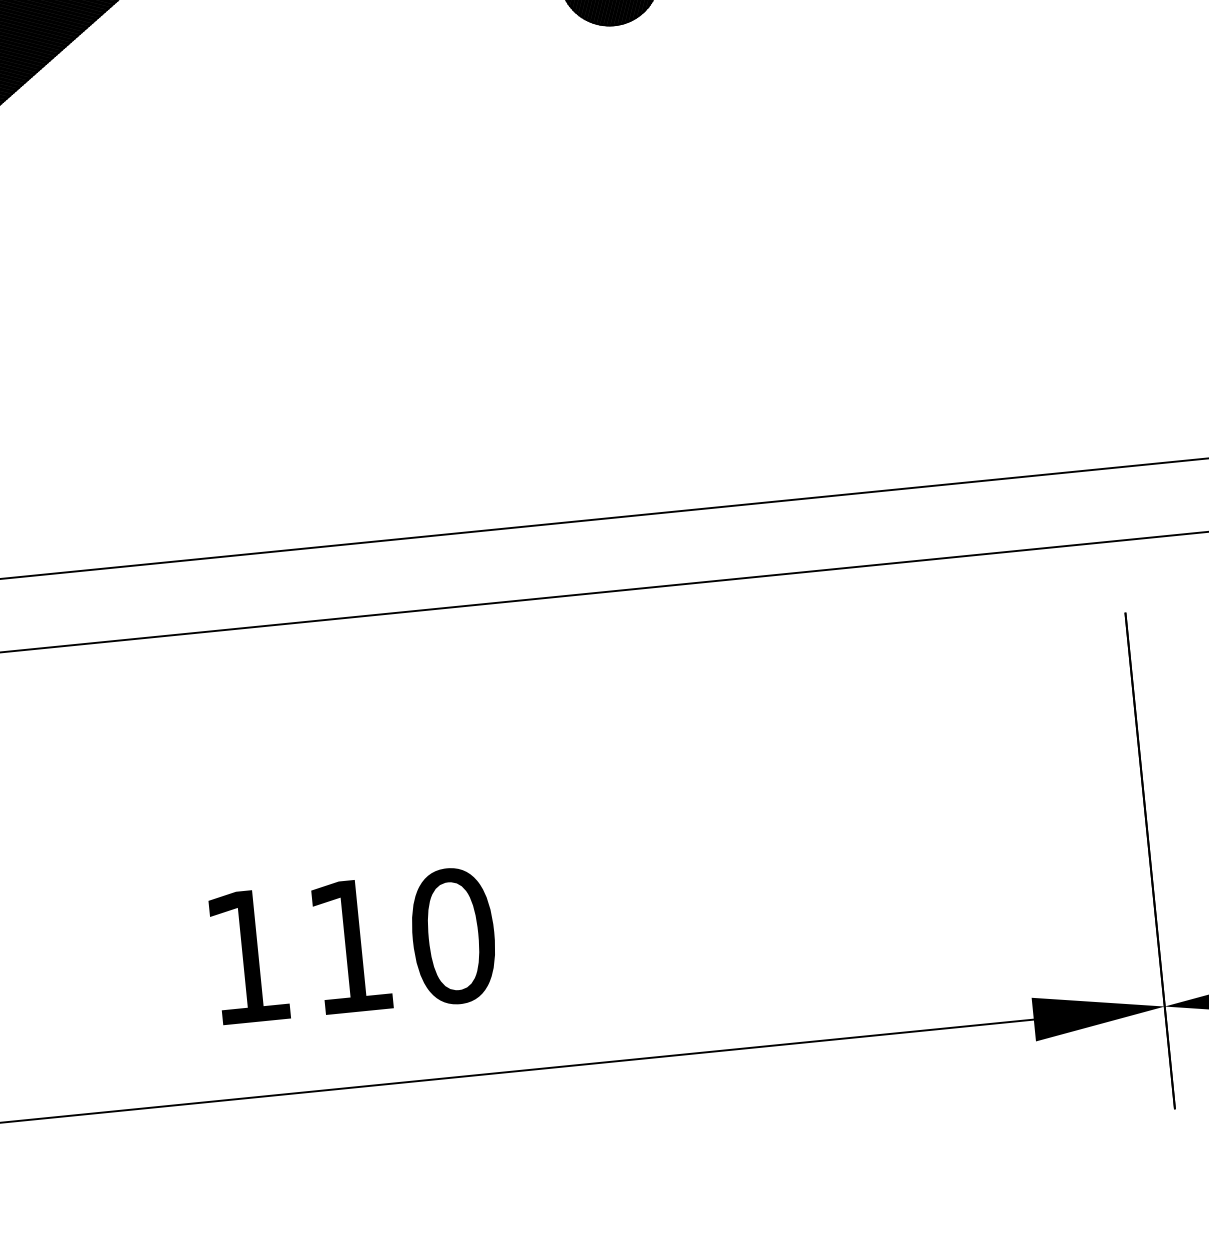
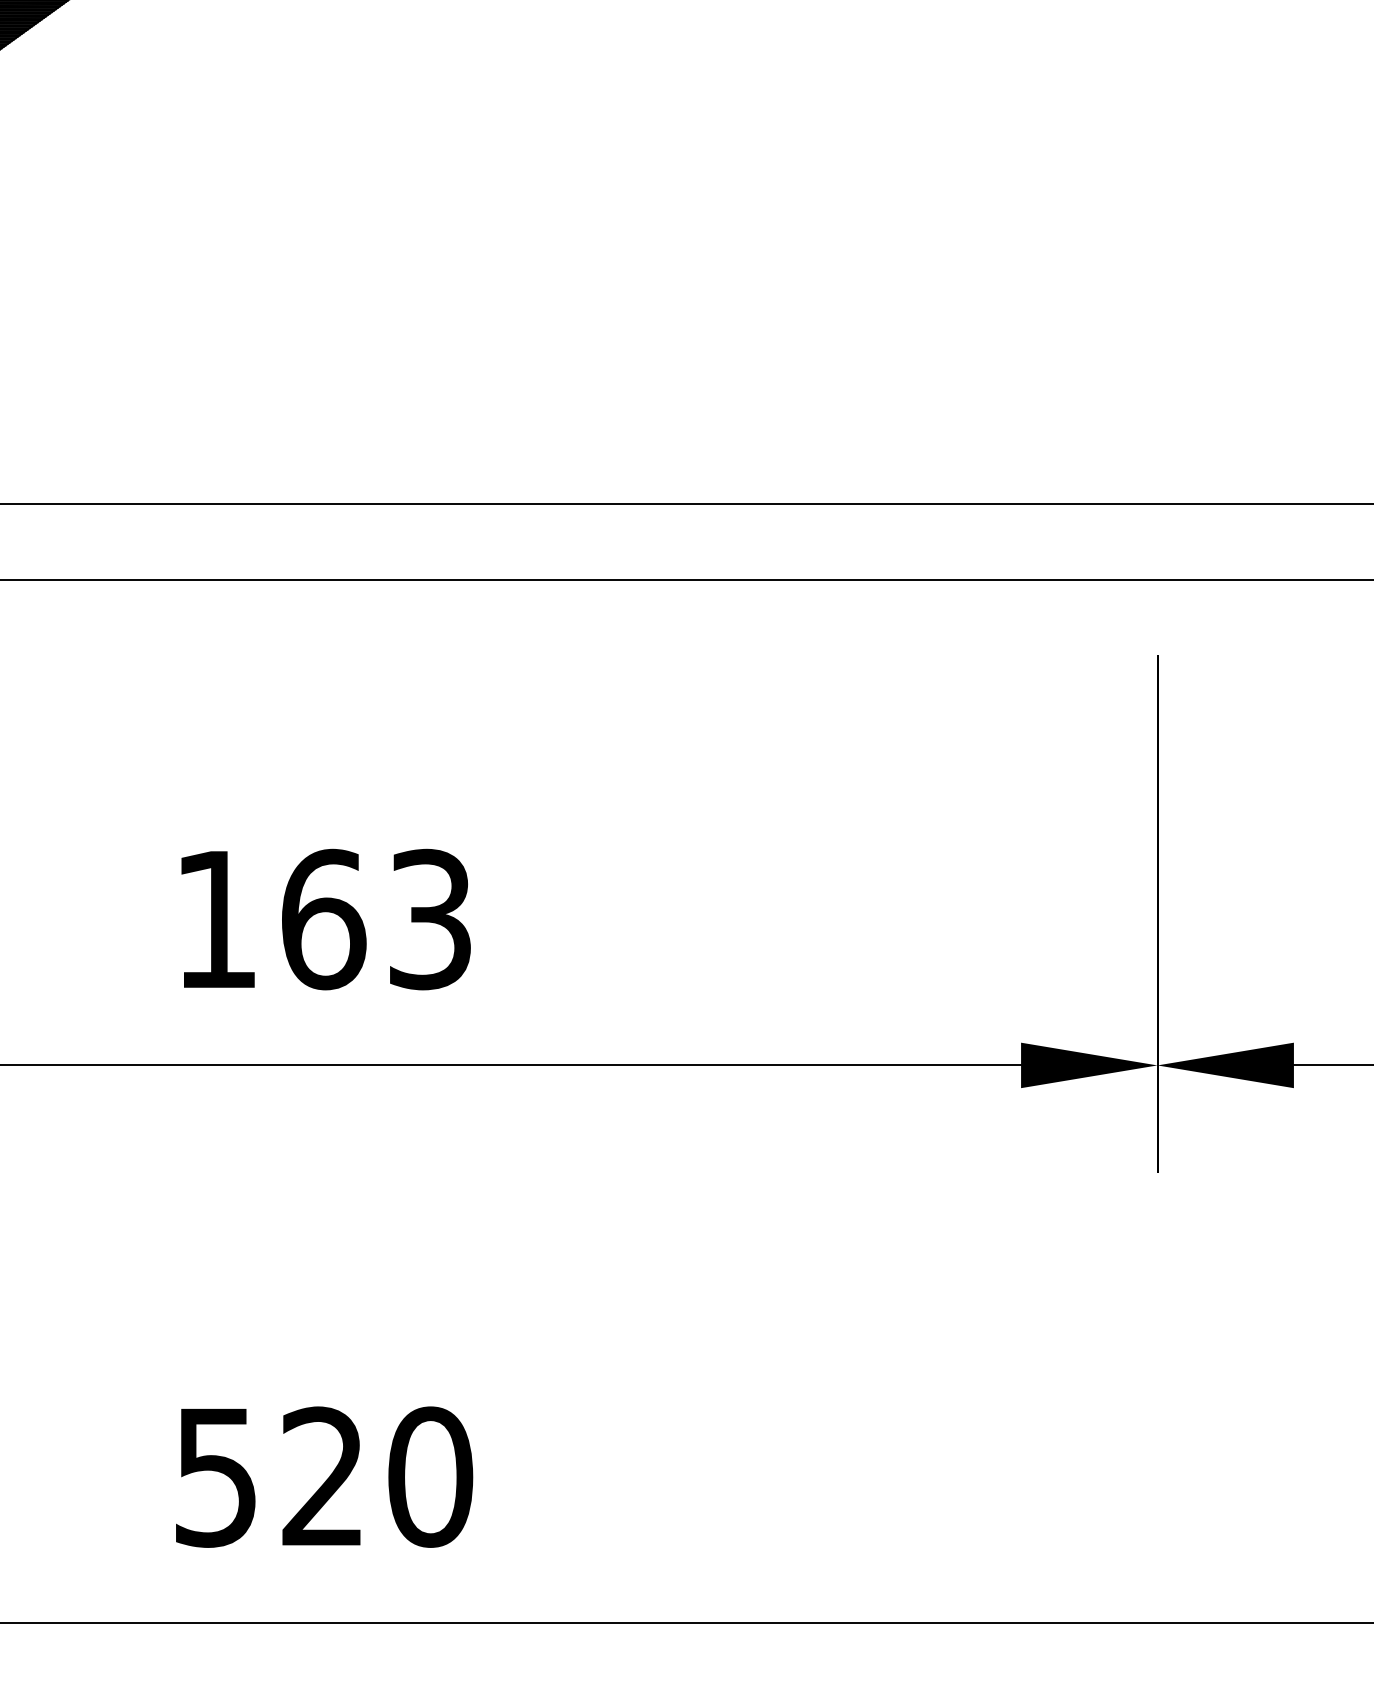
text: (402, 941) -> (377, 919), 110 -> 163

